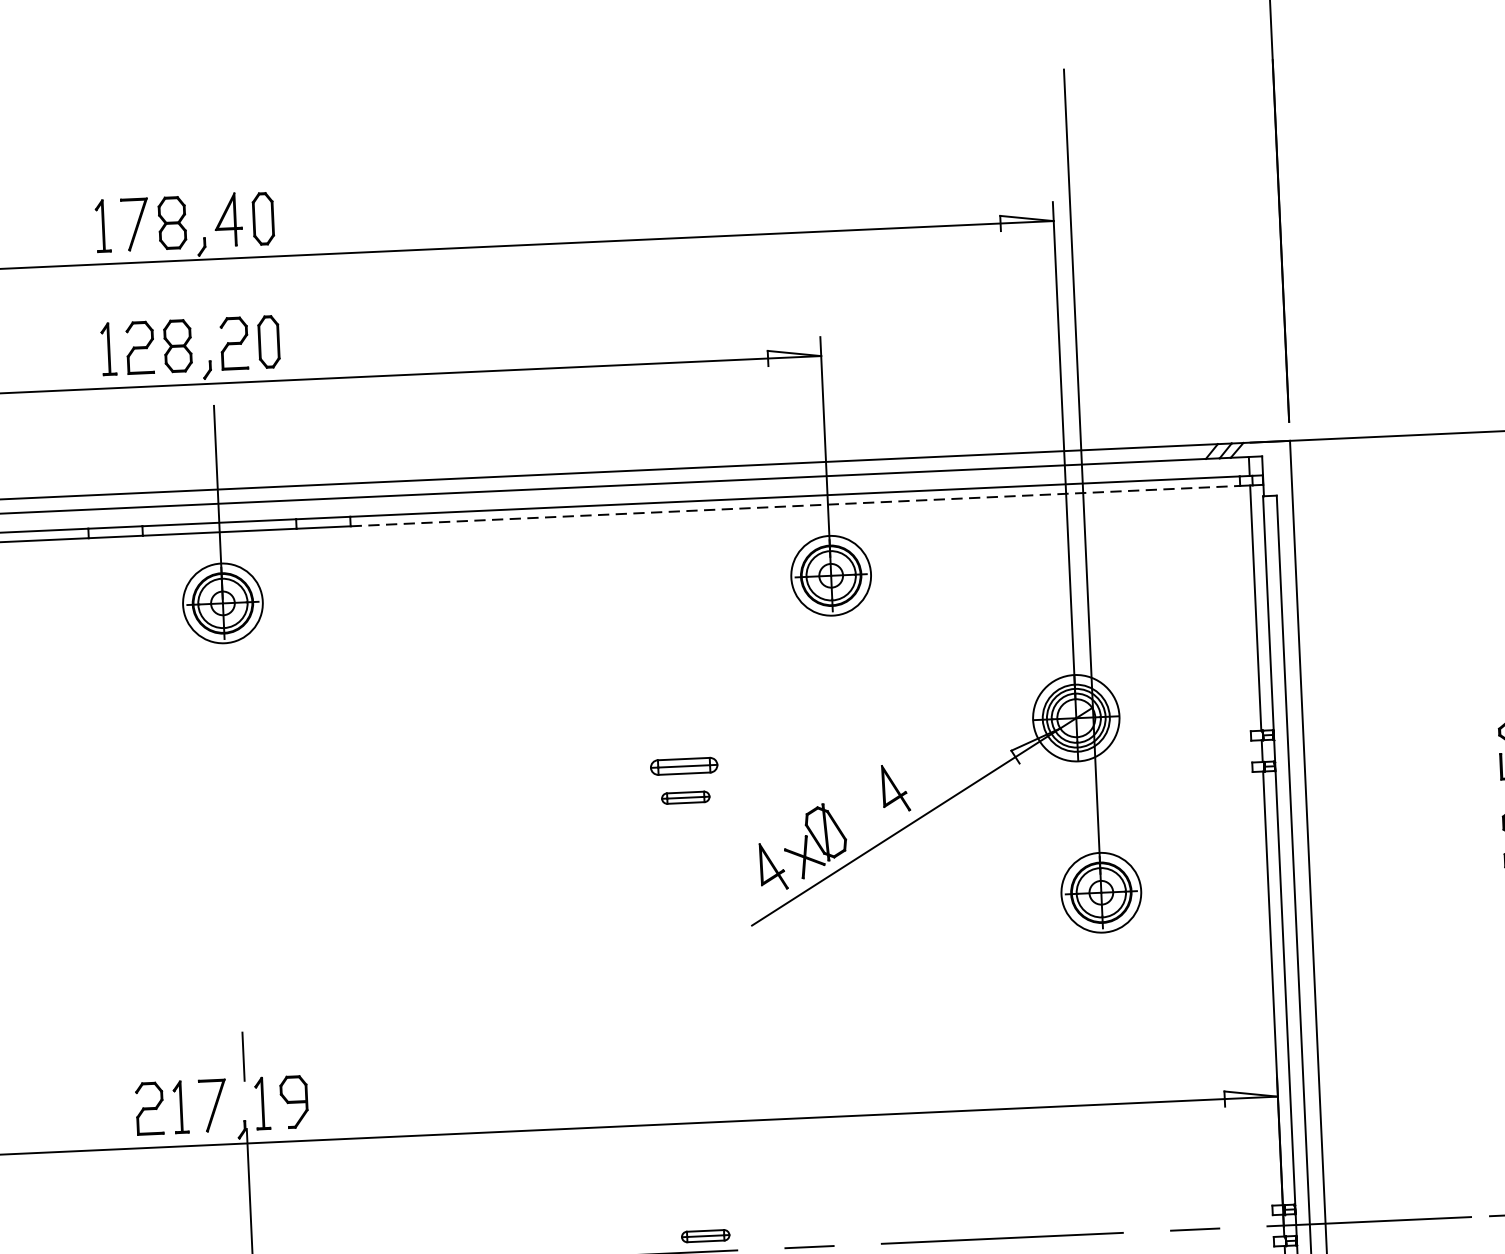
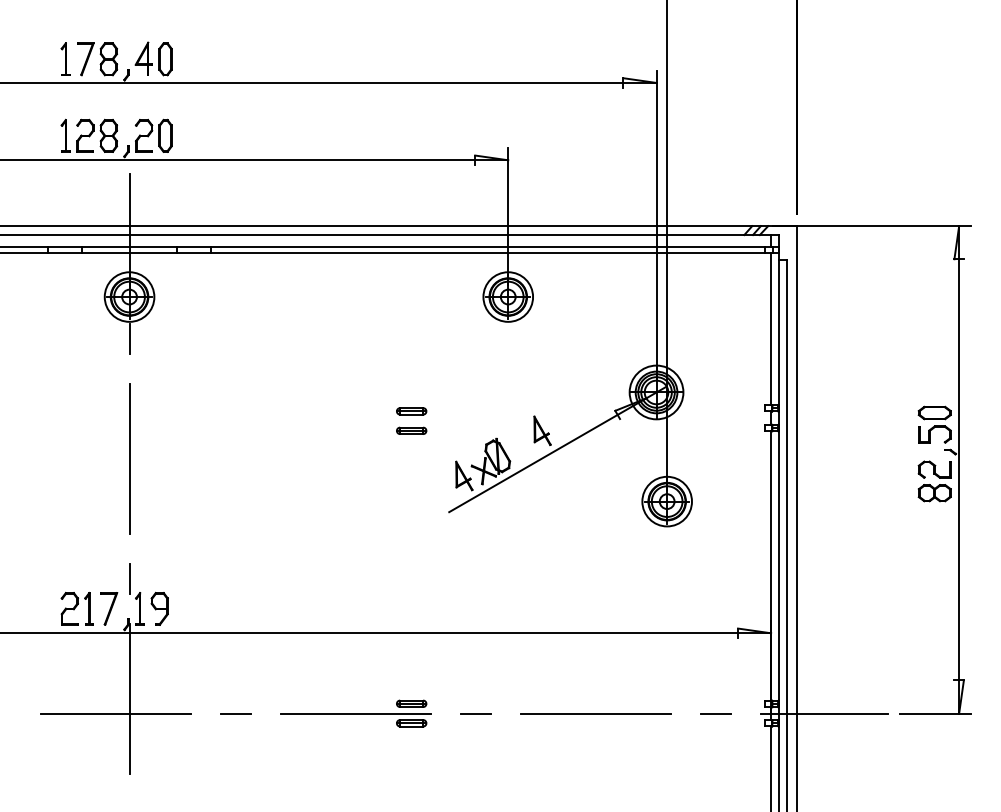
line: (796, 505) -> (488, 252), dashed -> solid
line: (225, 671) -> (129, 339), added
part: (684, 766) -> (411, 411), size x0.71
line: (234, 864) -> (129, 459), added

